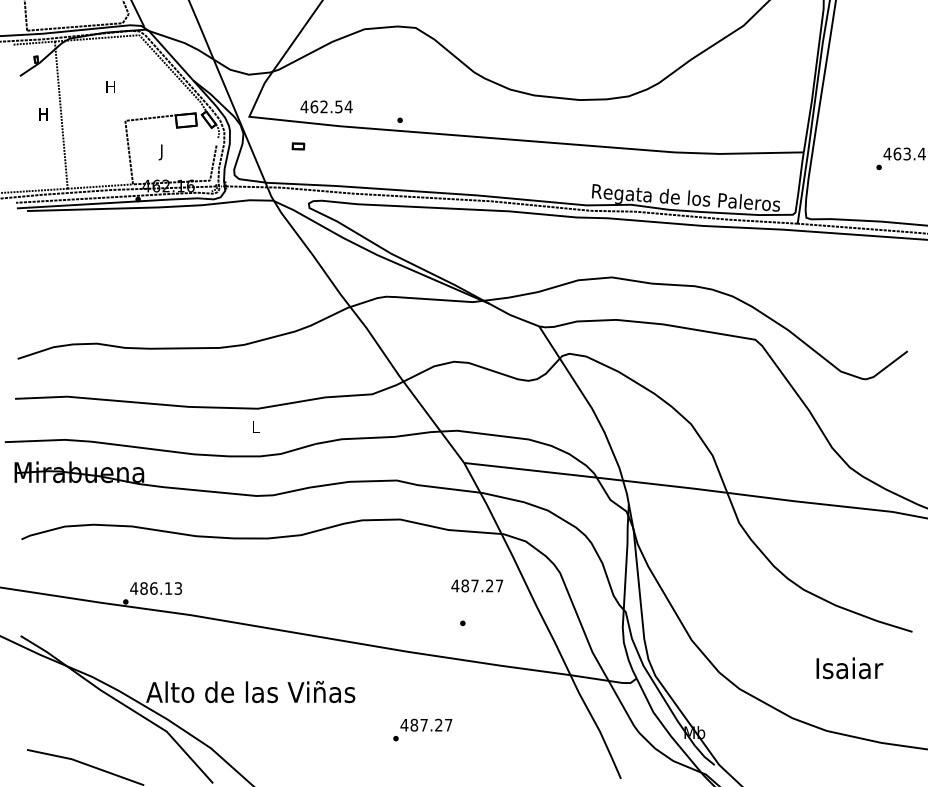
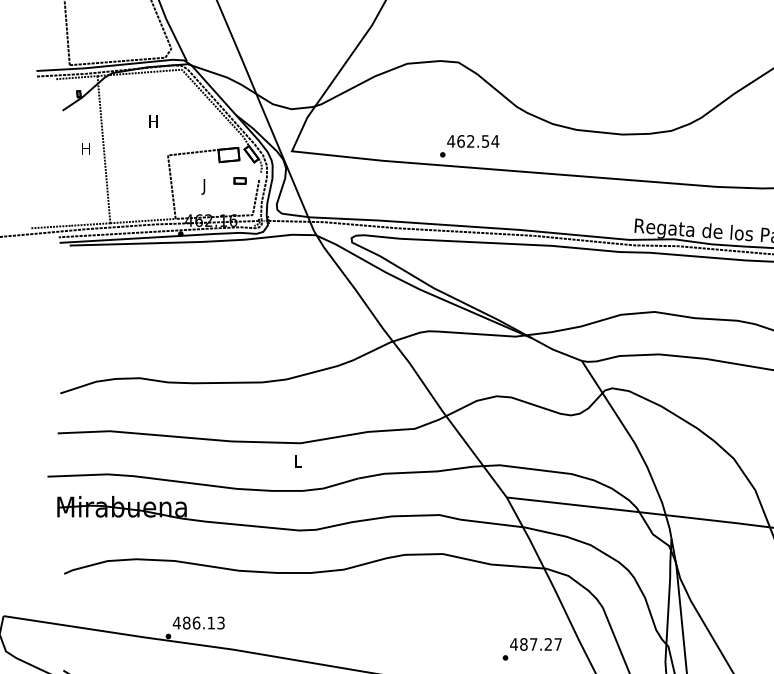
text: (326, 106) -> (473, 141), moved
part: (298, 146) -> (240, 181), moved
text: (477, 585) -> (536, 644), moved

